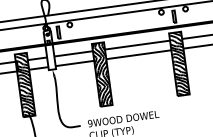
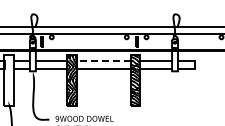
line: (136, 44) -> (103, 60), solid -> dashed
hatch: (25, 84) -> (9, 80), removed

